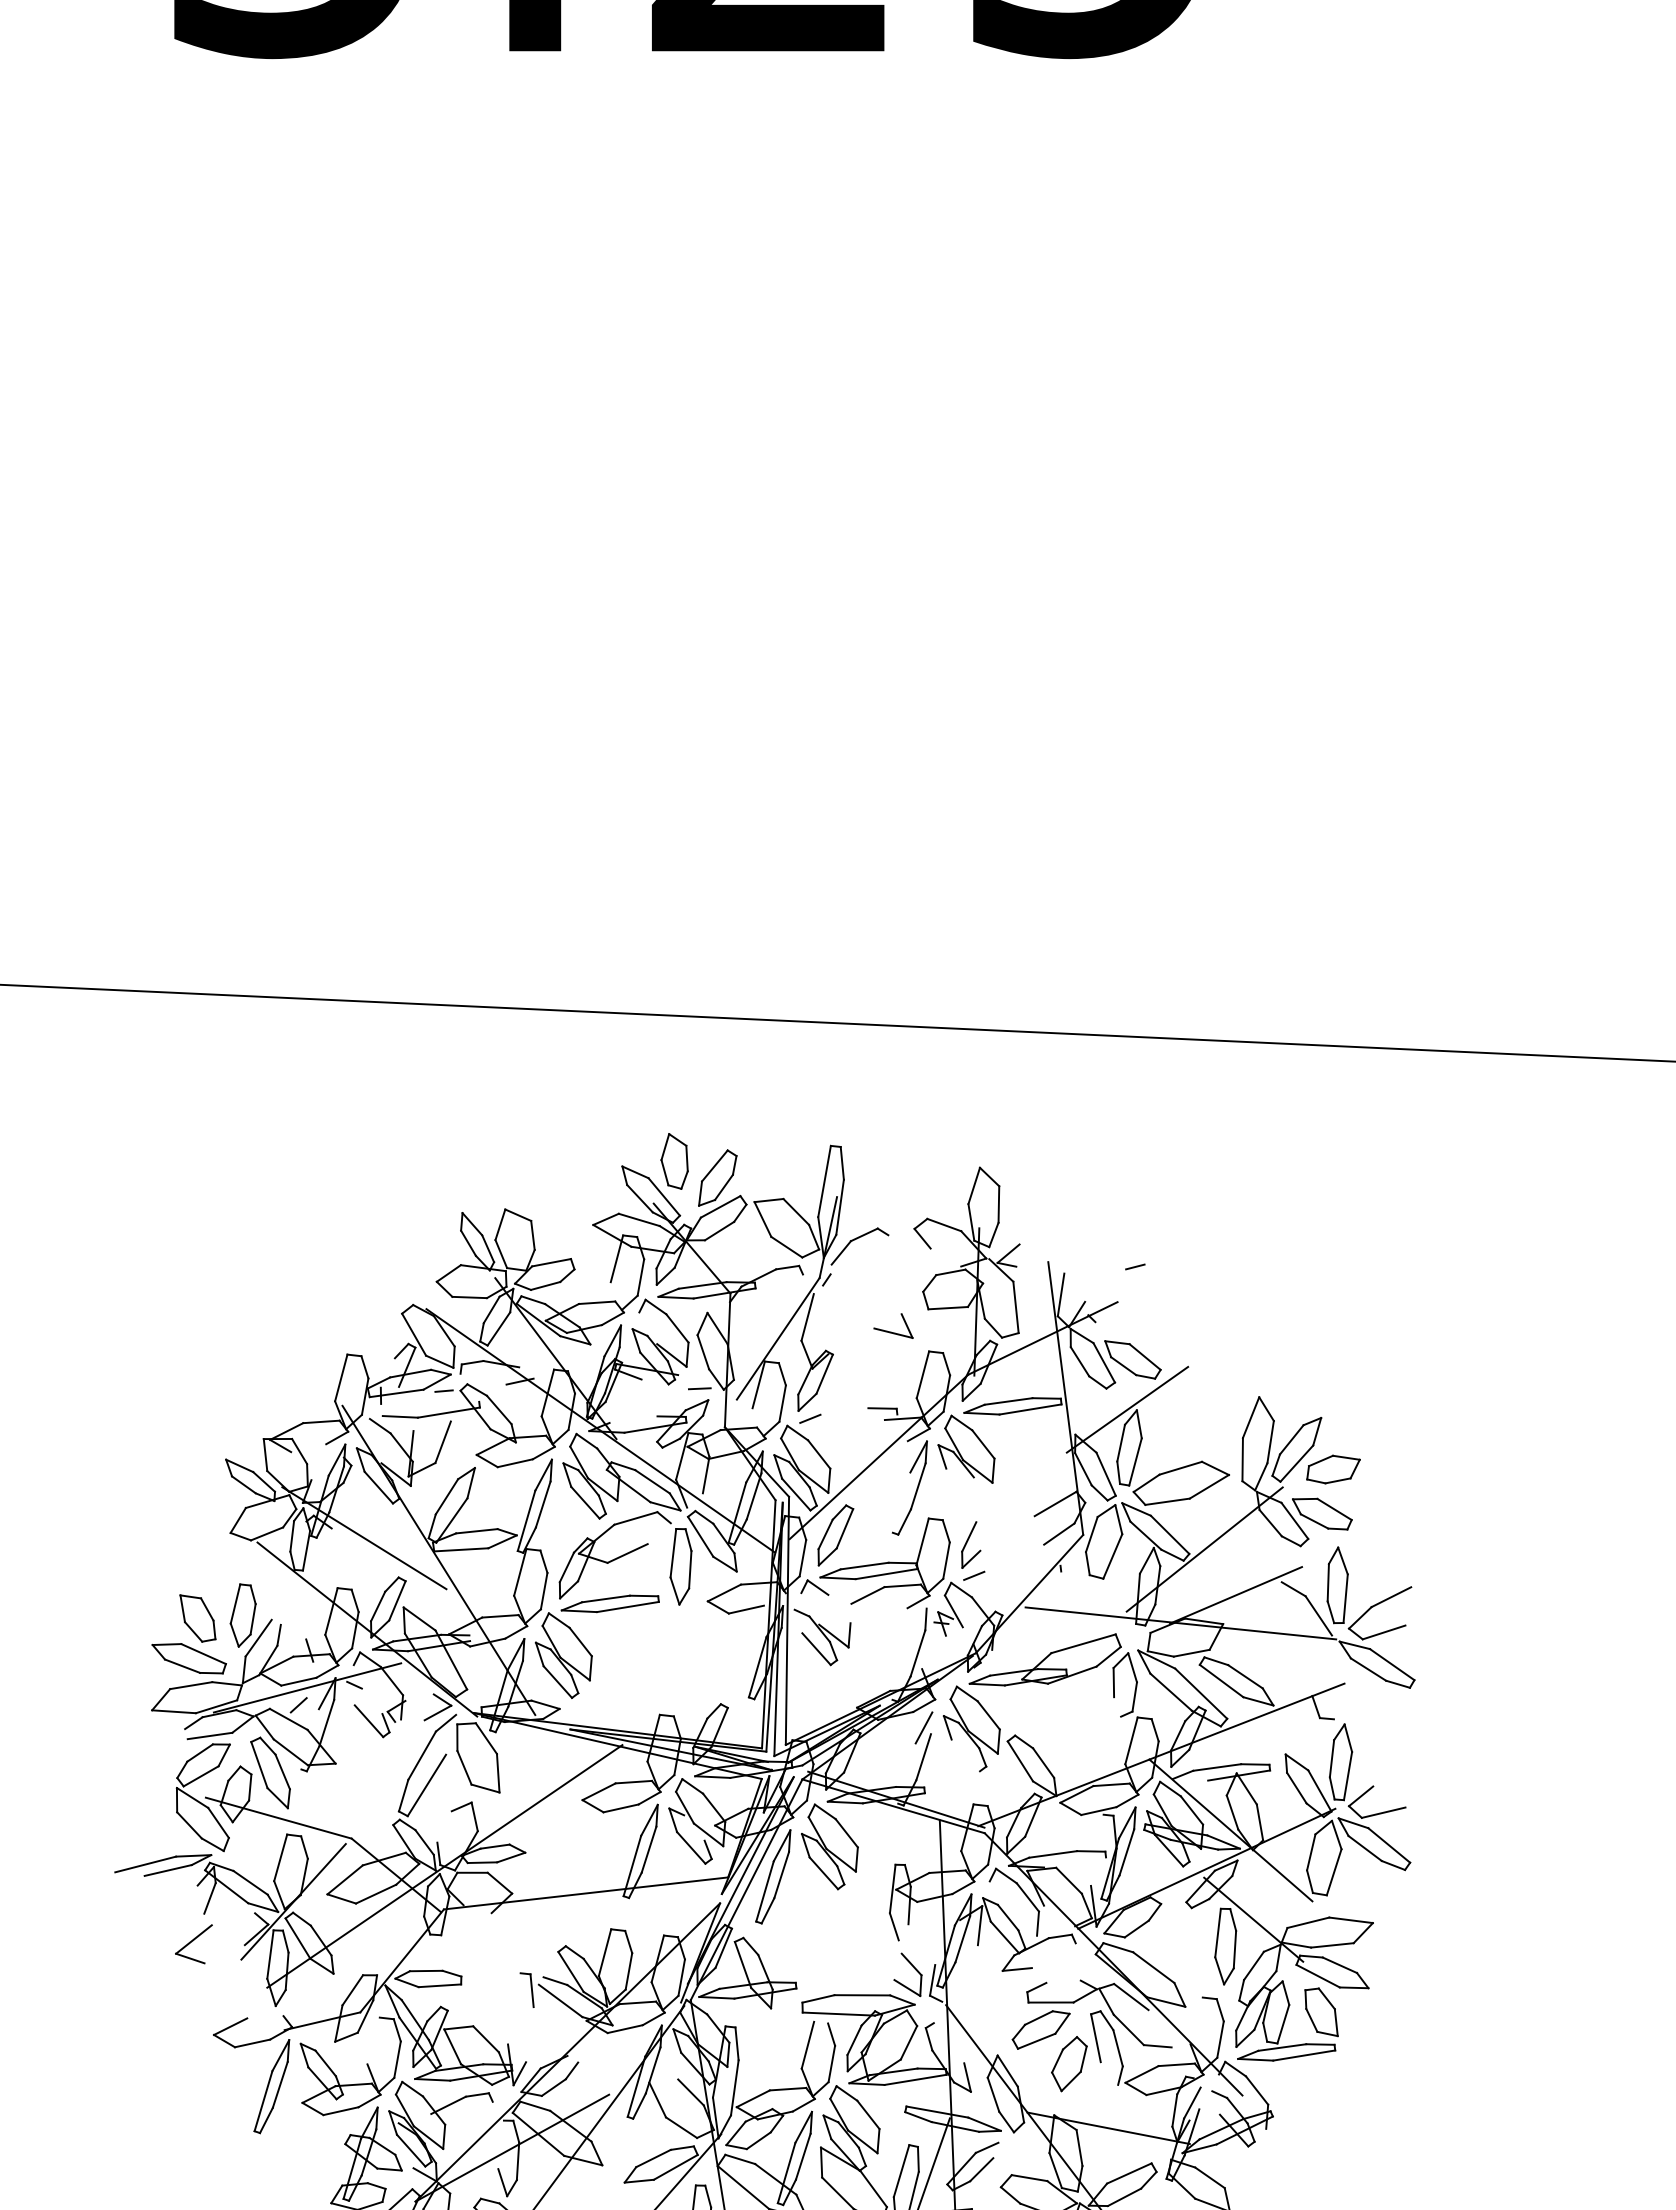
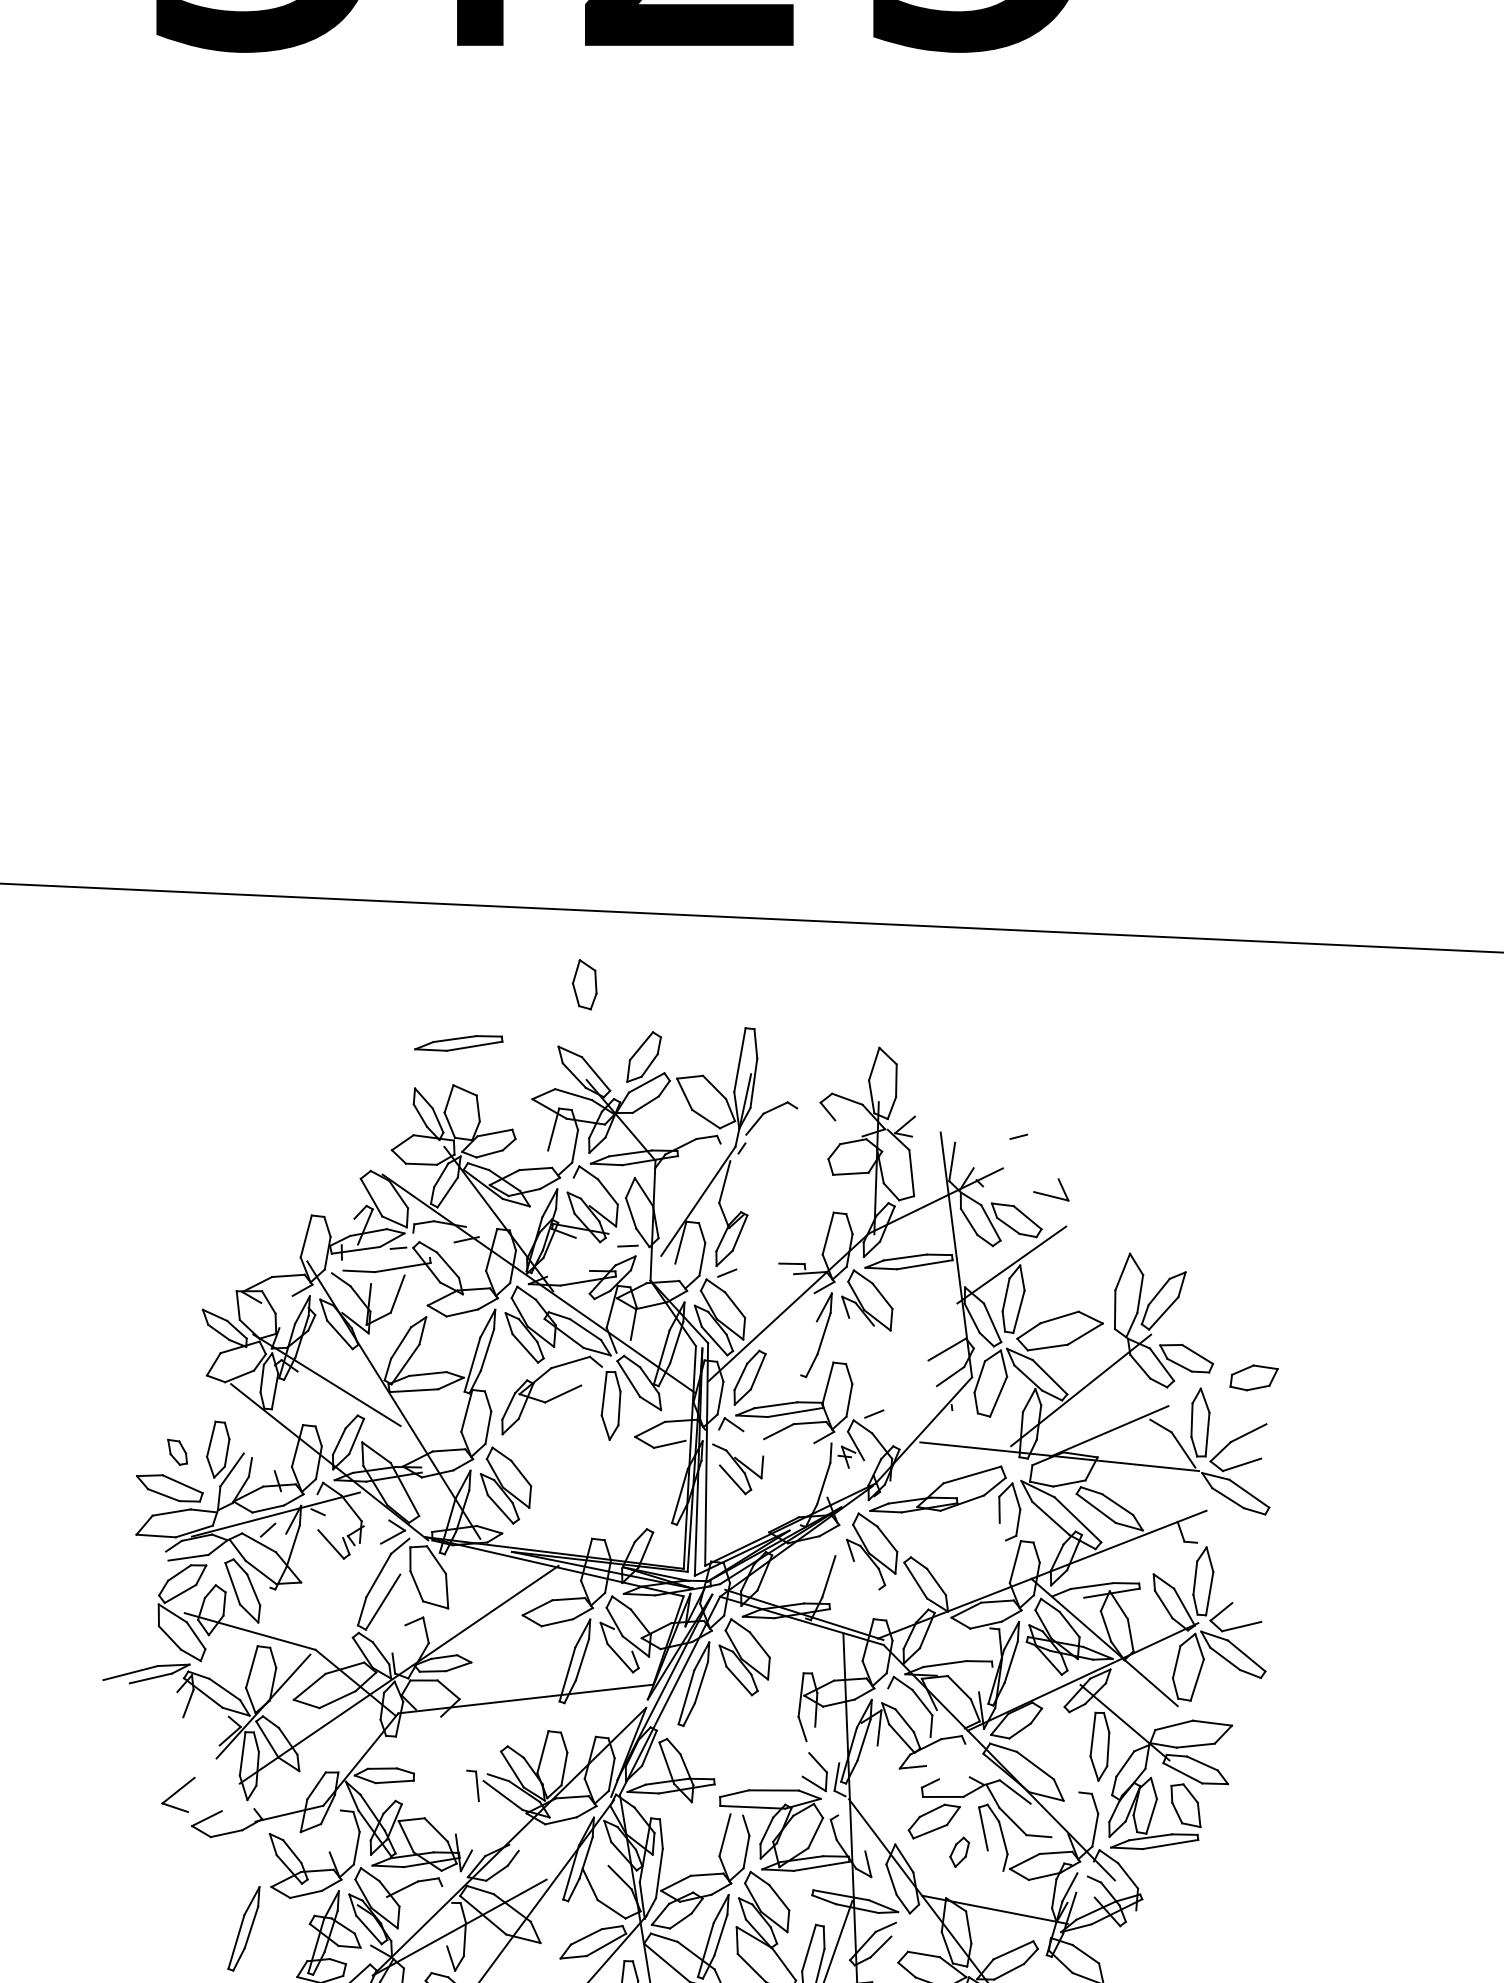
part: (674, 1161) -> (584, 984), moved
part: (891, 1331) -> (1049, 1194), moved
part: (1333, 1469) -> (1254, 1377), moved
part: (971, 1544) -> (871, 1385), removed
part: (609, 1603) -> (458, 1043), moved
part: (197, 1618) -> (177, 1452), size x0.6
line: (923, 1727) -> (828, 1550), removed
part: (193, 1944) -> (178, 1795), moved
part: (1069, 2064) -> (959, 1852), size x0.6
part: (271, 2086) -> (243, 1928), moved

